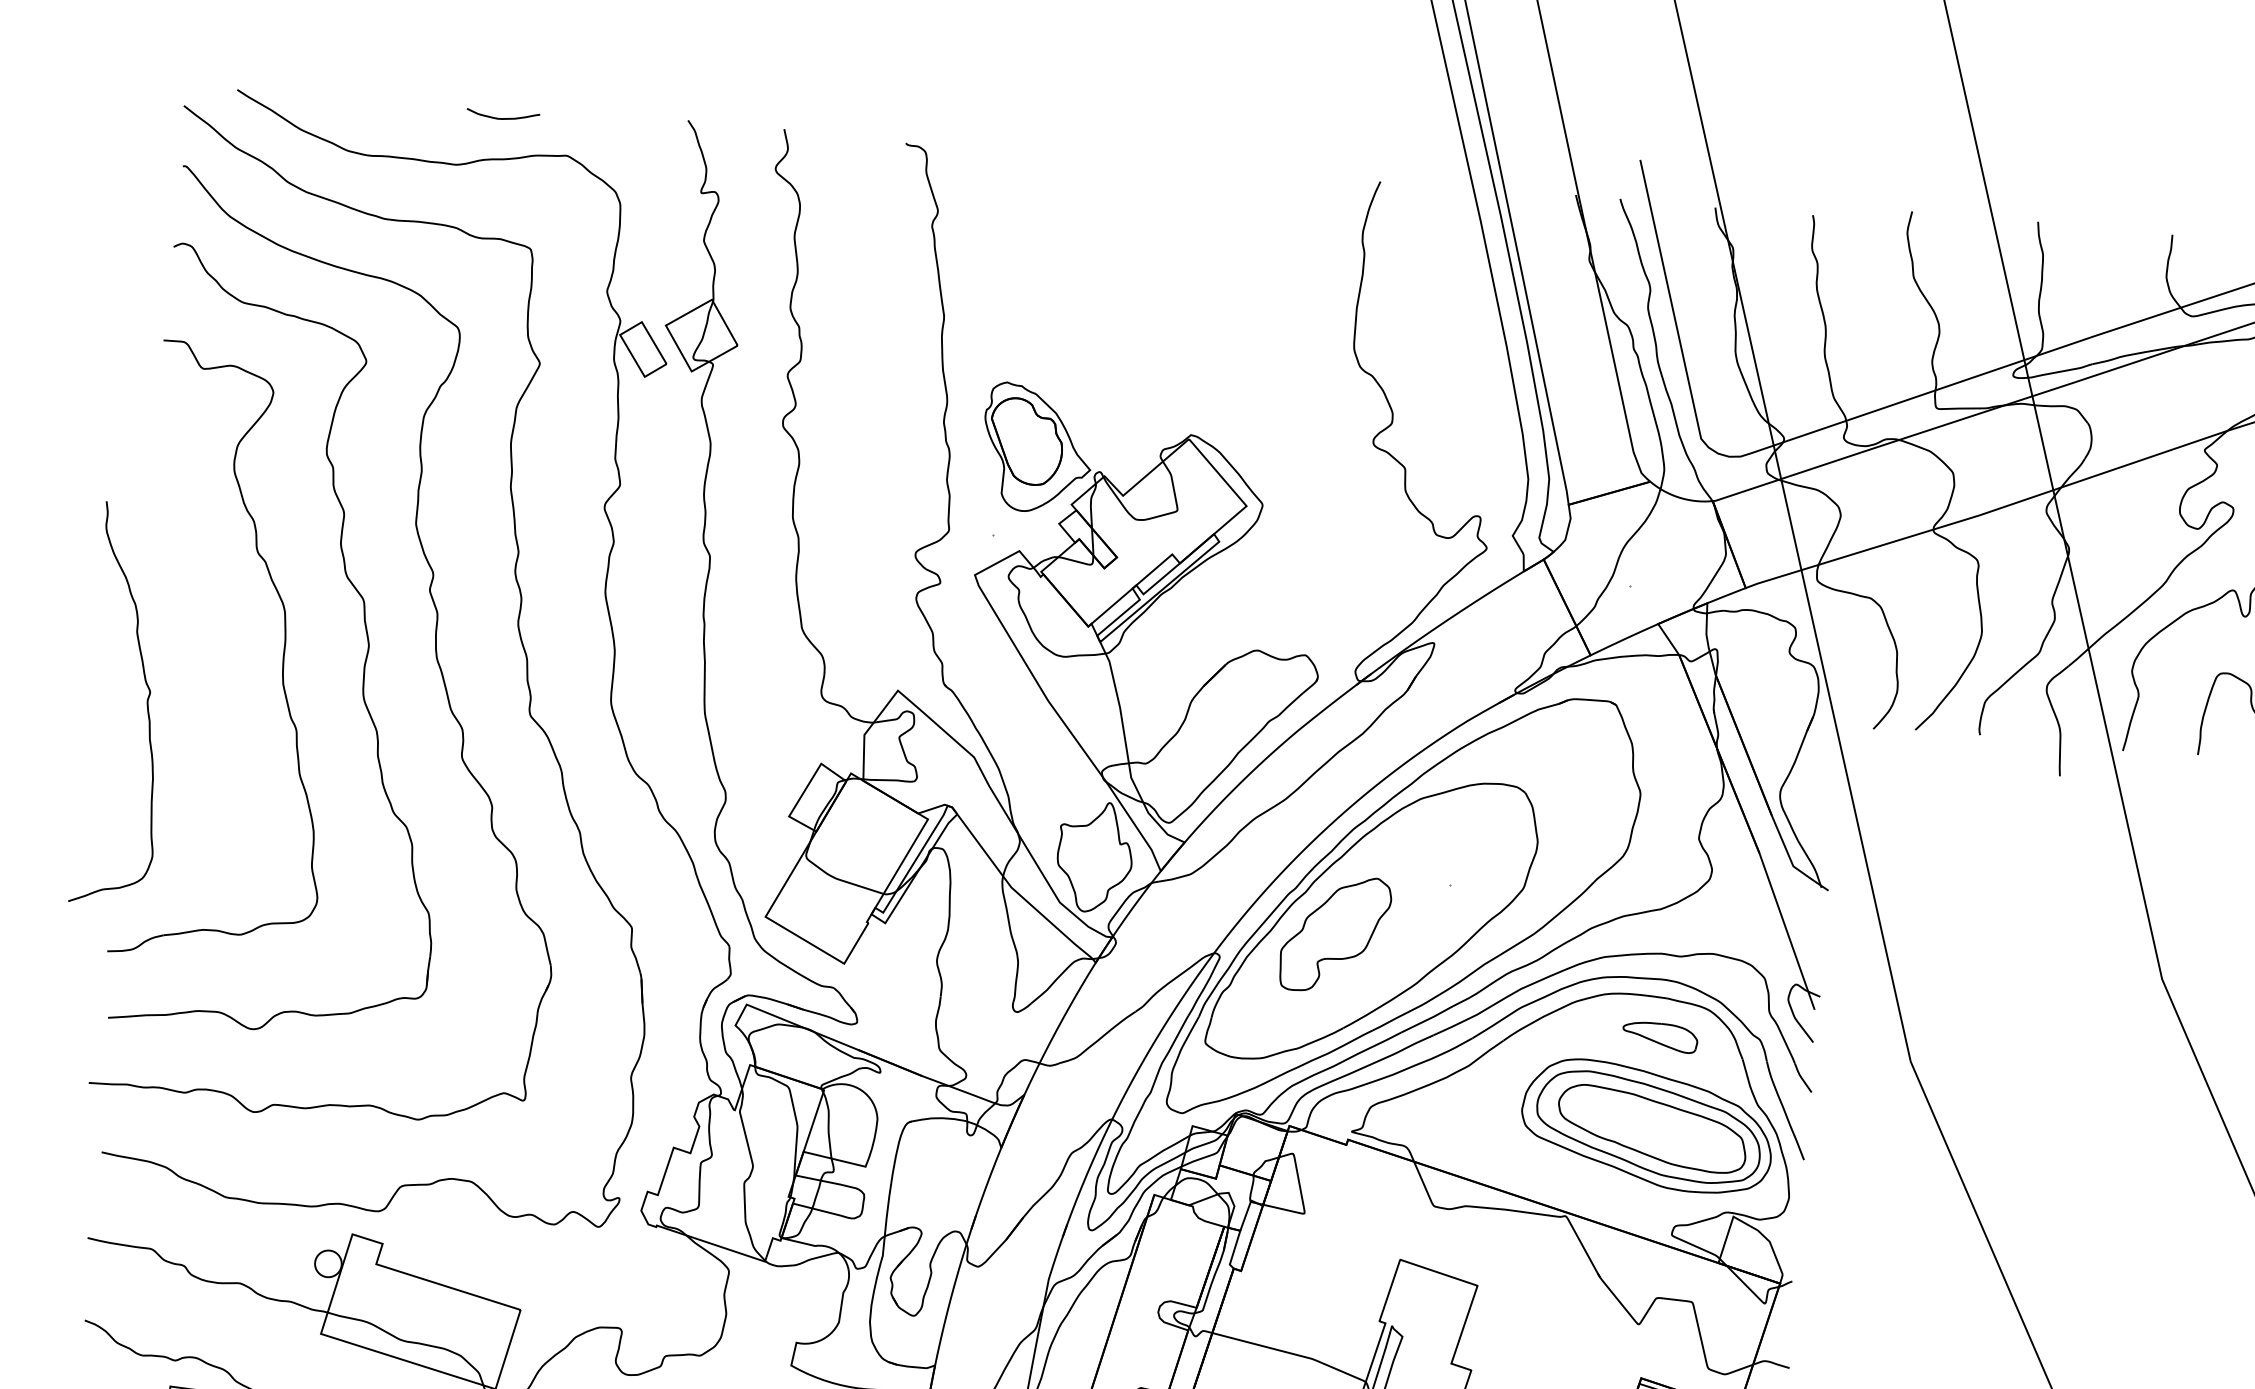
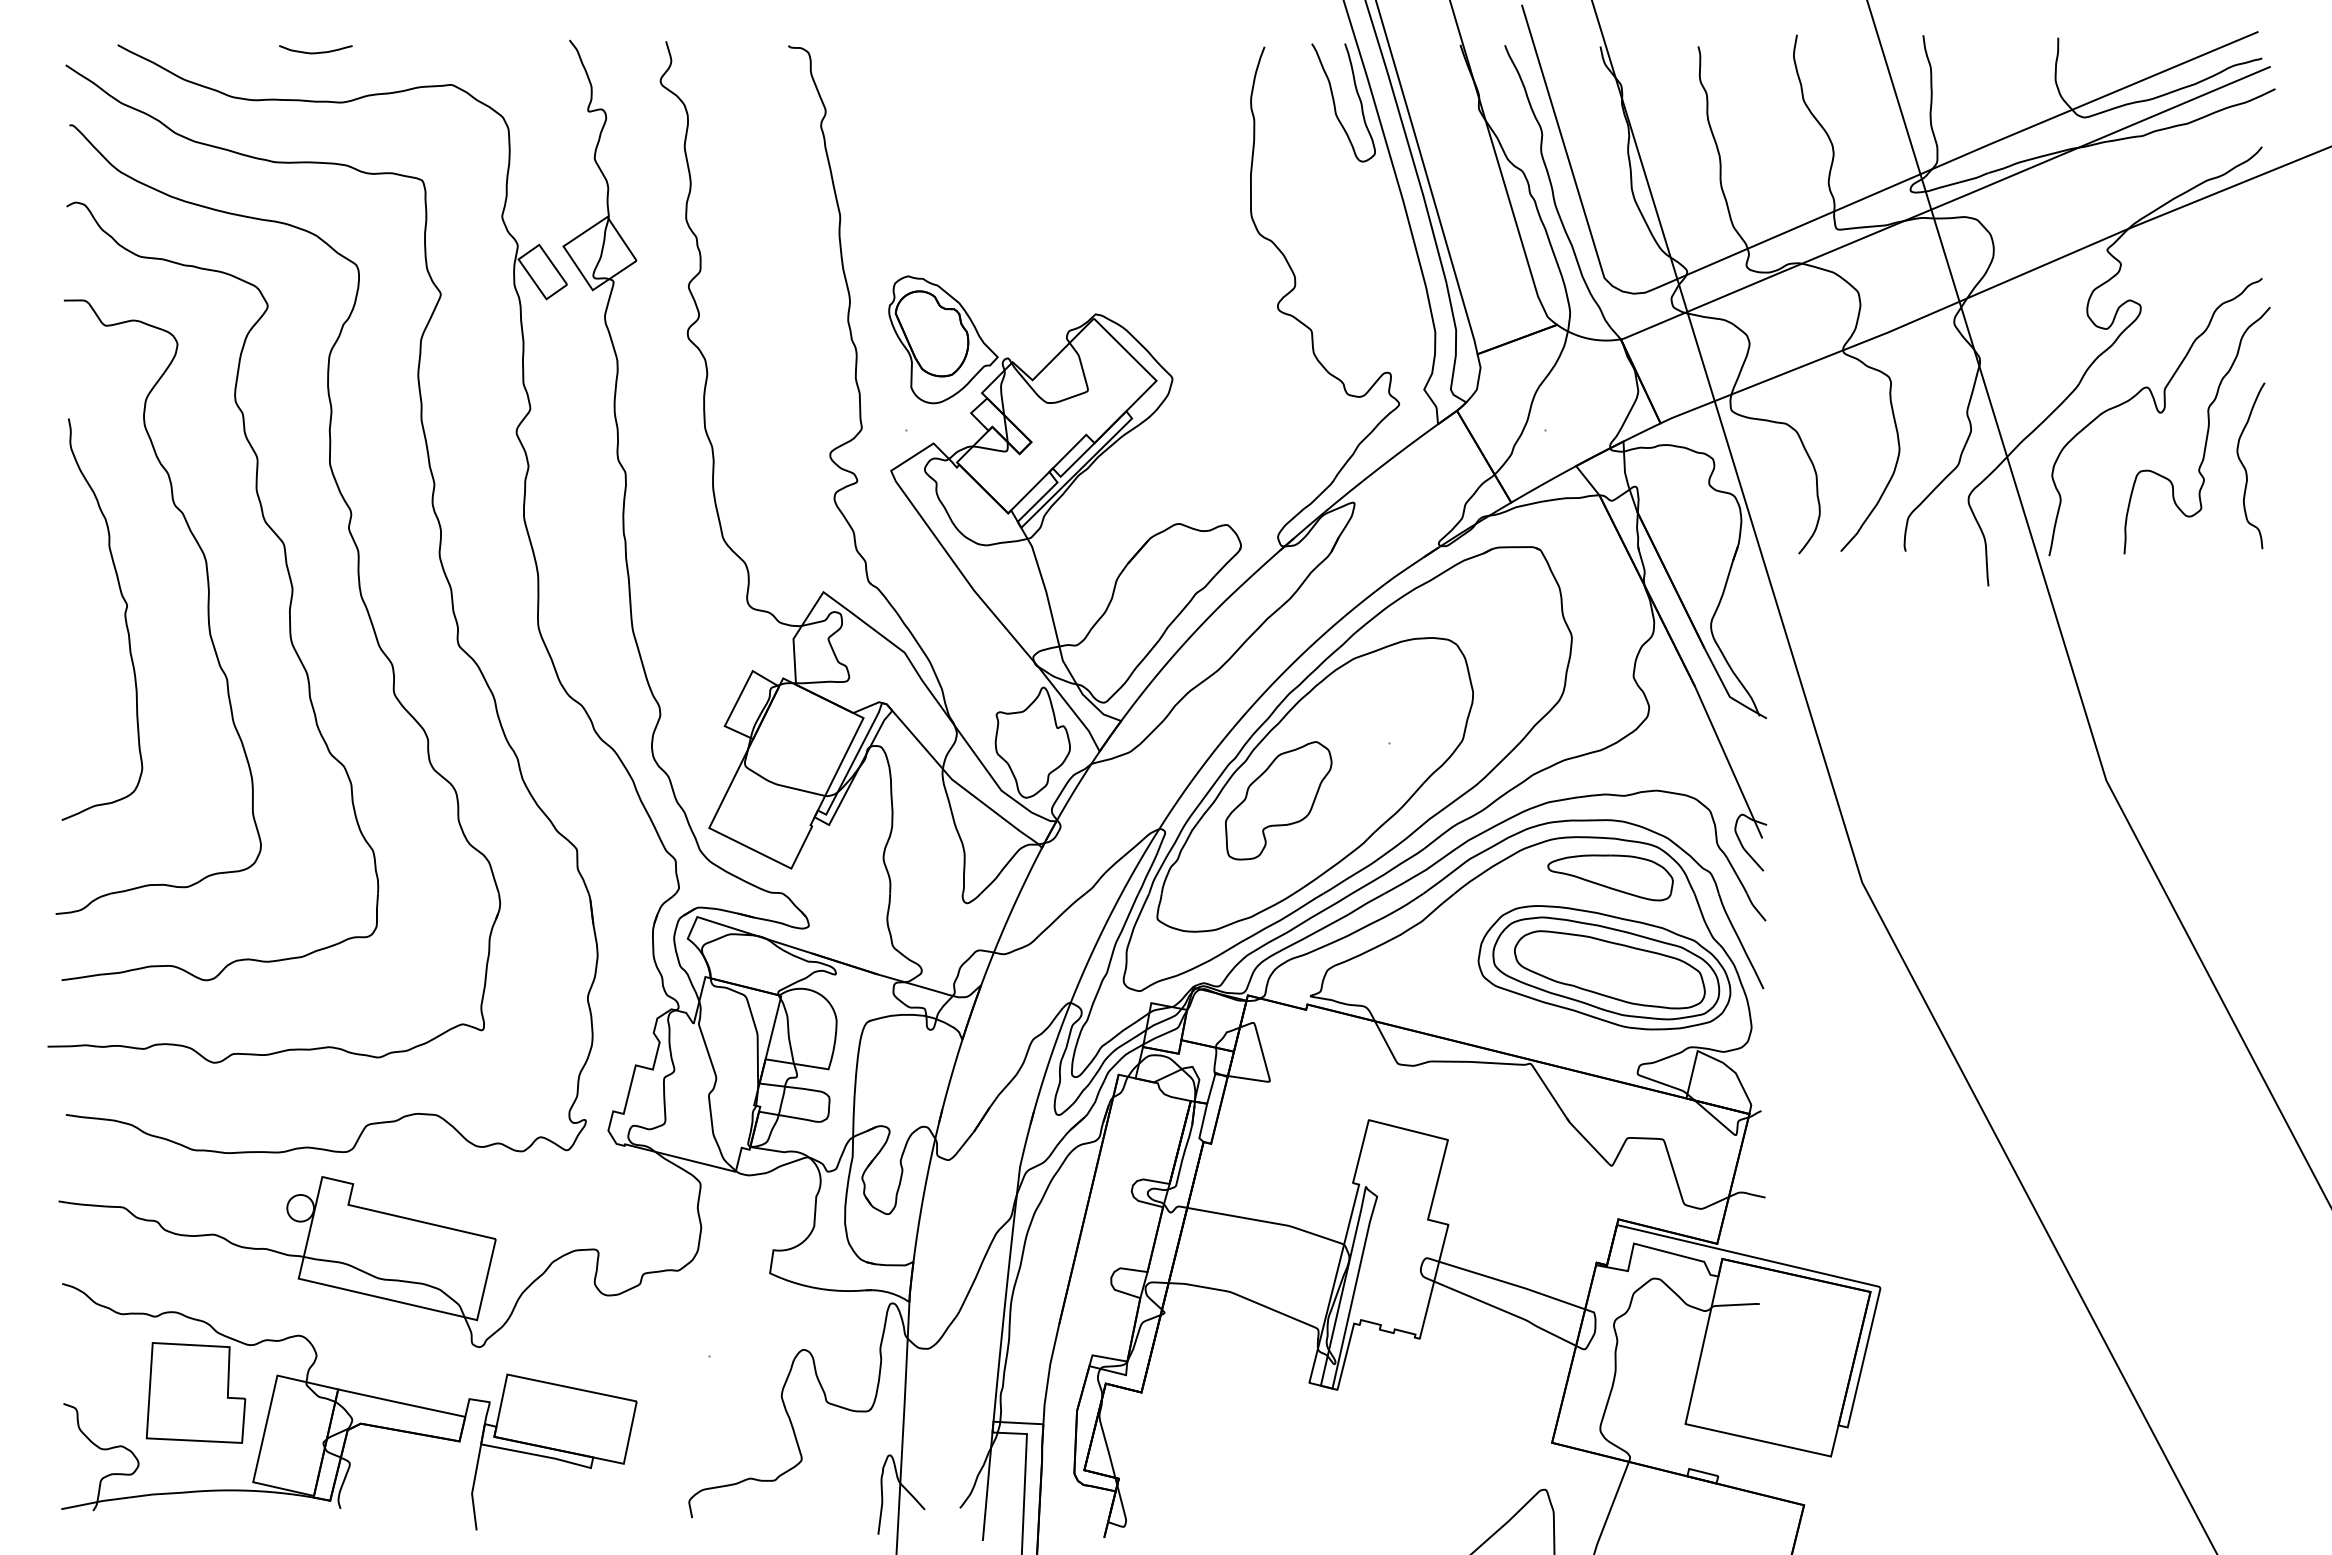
curve: (502, 118) -> (315, 52), moved
curve: (1446, 243) -> (1335, 103), added
curve: (146, 705) -> (124, 618), moved
part: (1660, 1036) -> (1610, 877), size x1.67

